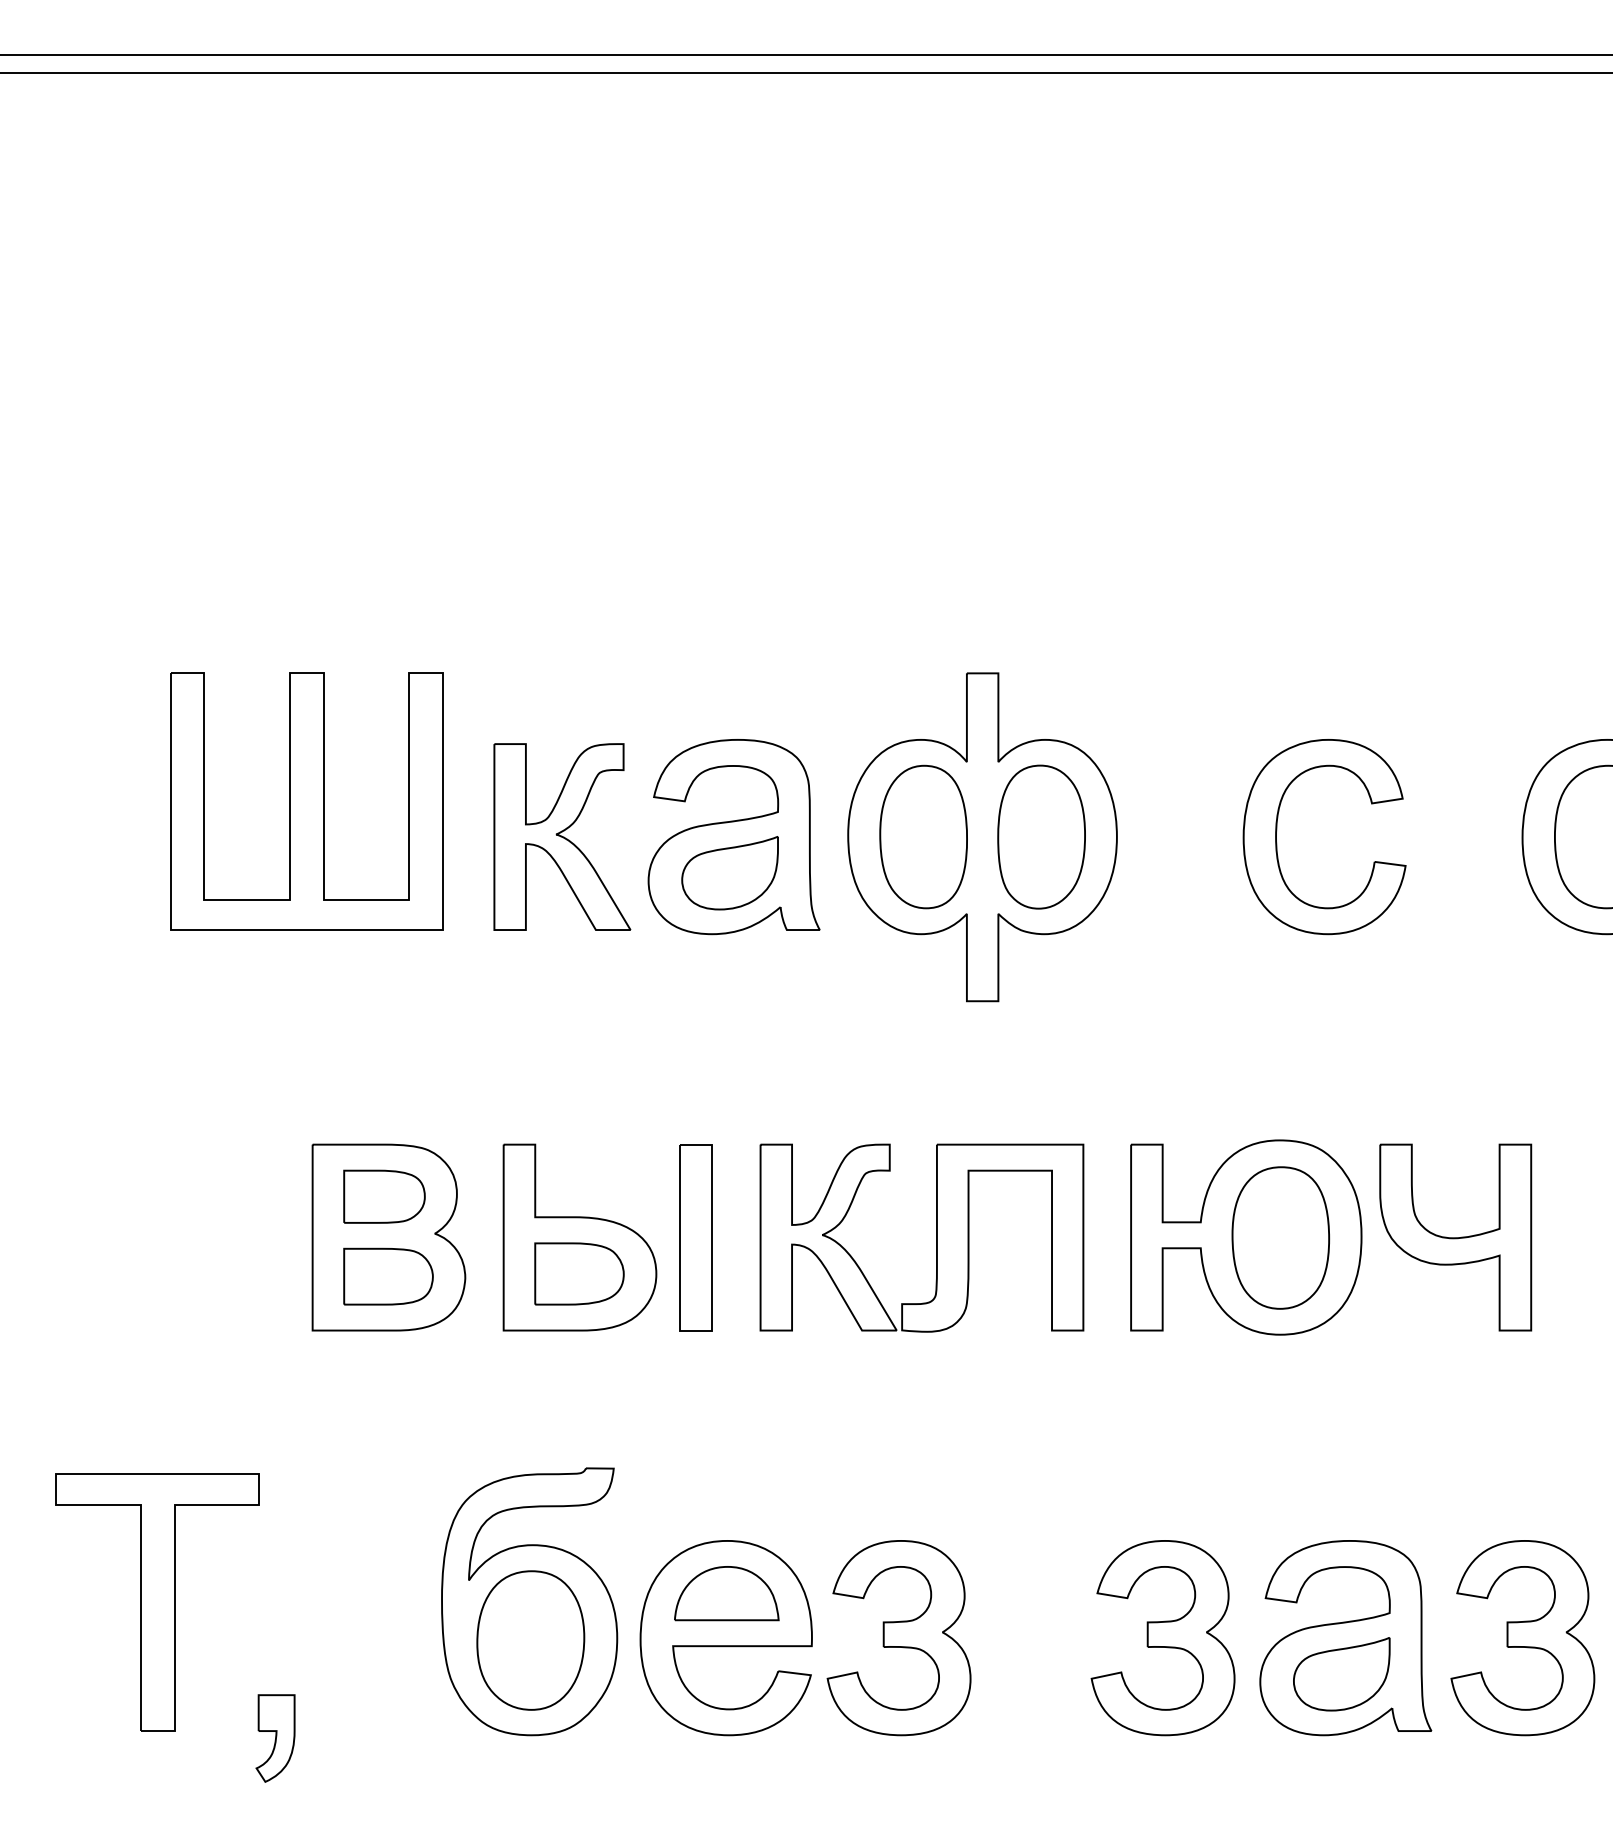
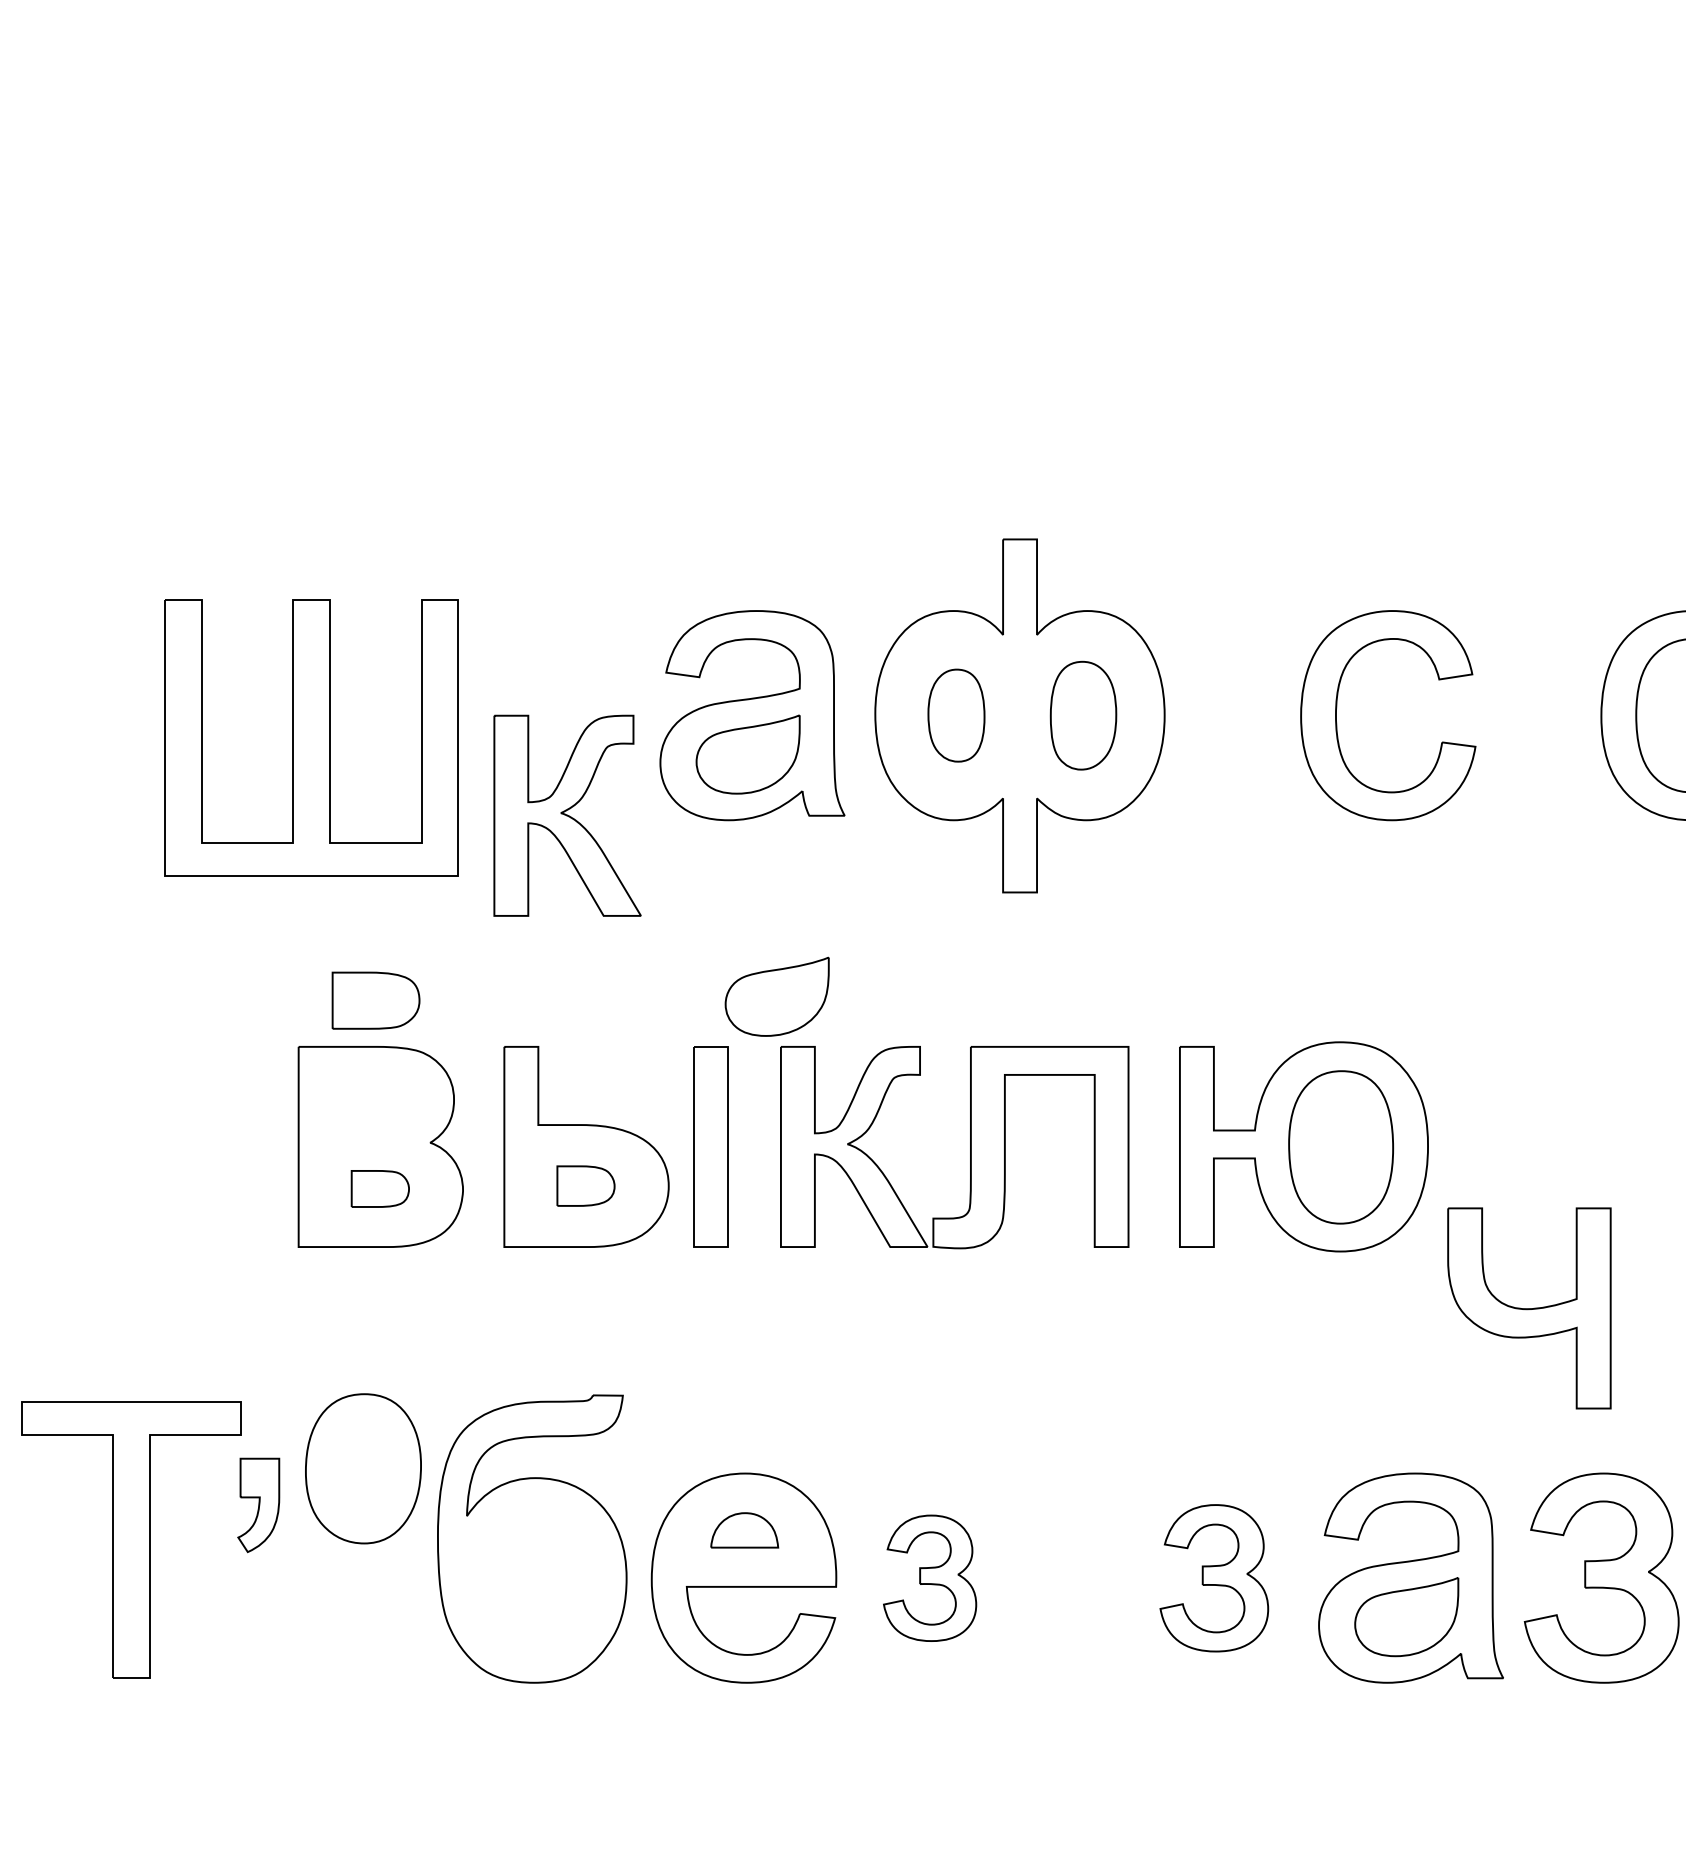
part: (306, 801) -> (311, 737), moved
part: (562, 836) -> (567, 815), moved
part: (923, 836) -> (956, 715), size x0.6
part: (1041, 836) -> (1083, 715), size x0.7
part: (756, 1098) -> (776, 997), added
part: (384, 1196) -> (376, 1000), moved
part: (1455, 1237) -> (1529, 1308), moved
part: (579, 1273) -> (586, 1185), size x0.6
part: (388, 1276) -> (380, 1188), size x0.6
part: (726, 1593) -> (744, 1530), size x0.6
part: (898, 1638) -> (929, 1578), size x0.6
part: (1162, 1638) -> (1213, 1578), size x0.7
part: (530, 1640) -> (363, 1468), moved
part: (275, 1738) -> (258, 1505), moved

